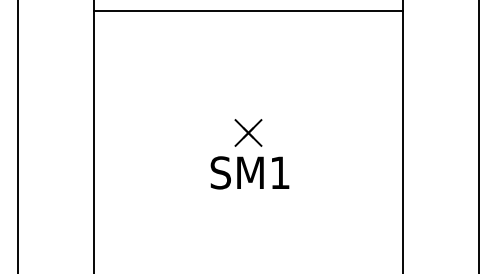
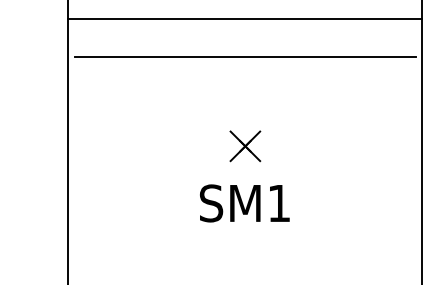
line: (248, 10) -> (245, 18), moved
line: (248, 55) -> (245, 57), added
text: (249, 172) -> (244, 202), moved

